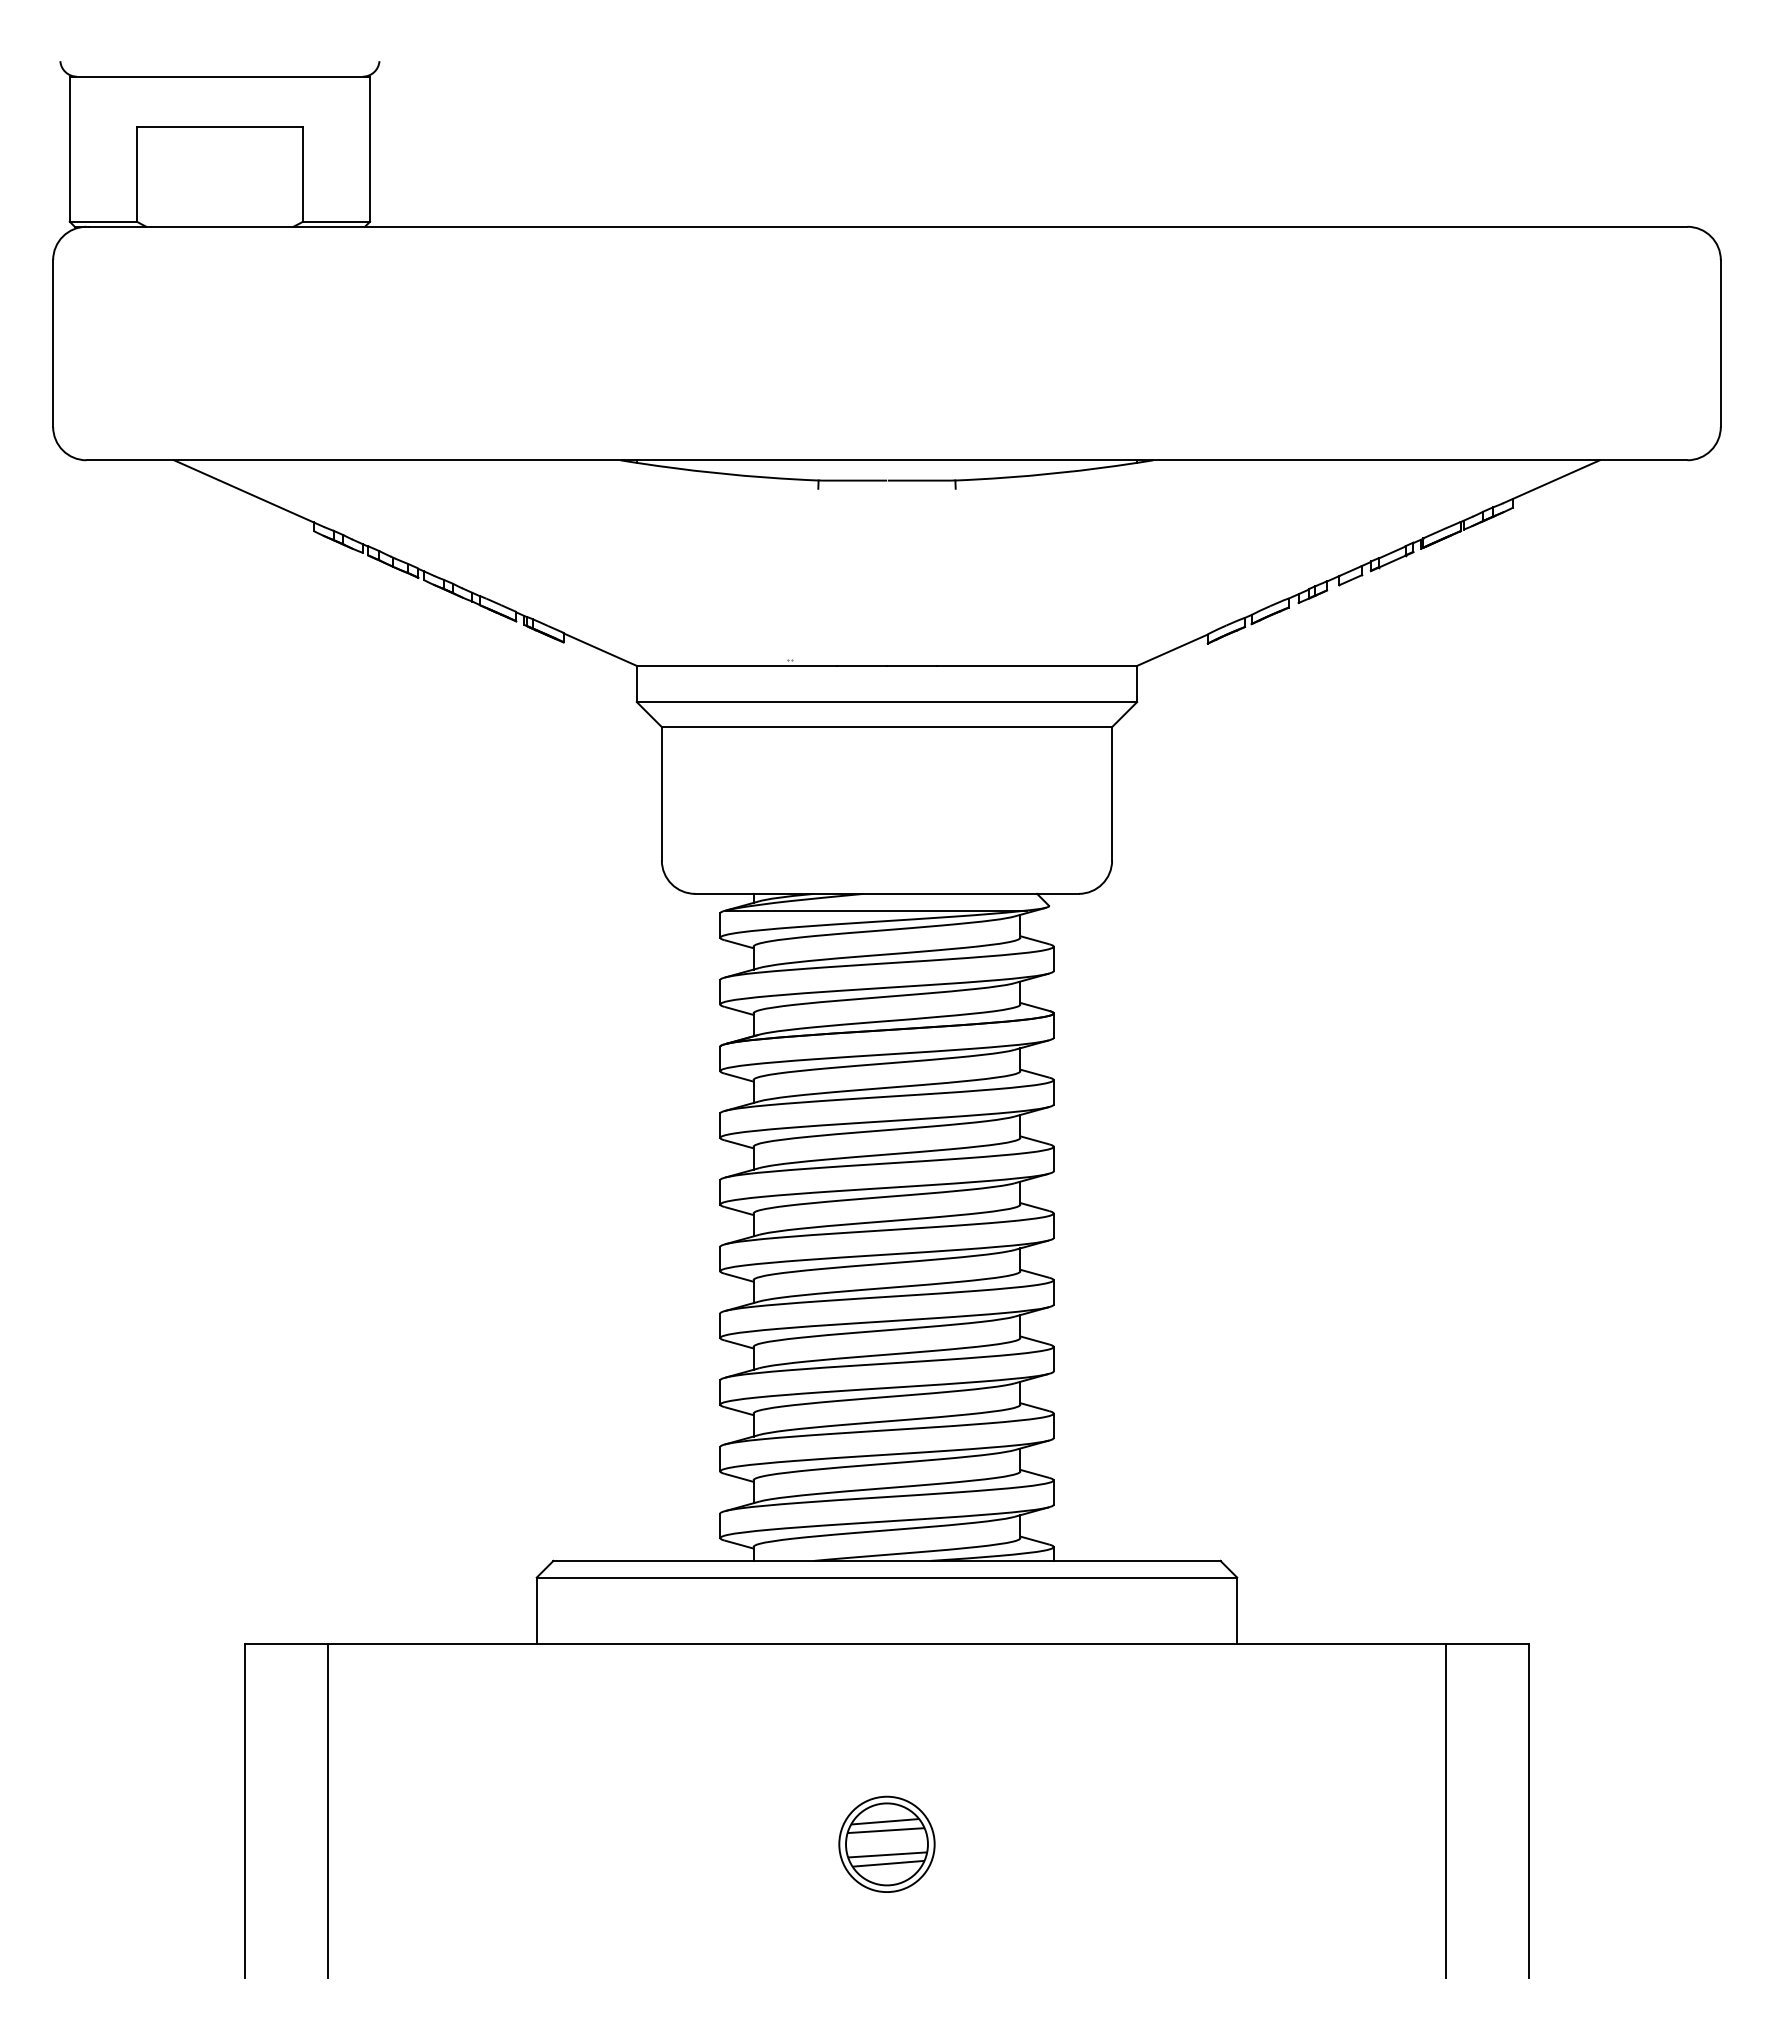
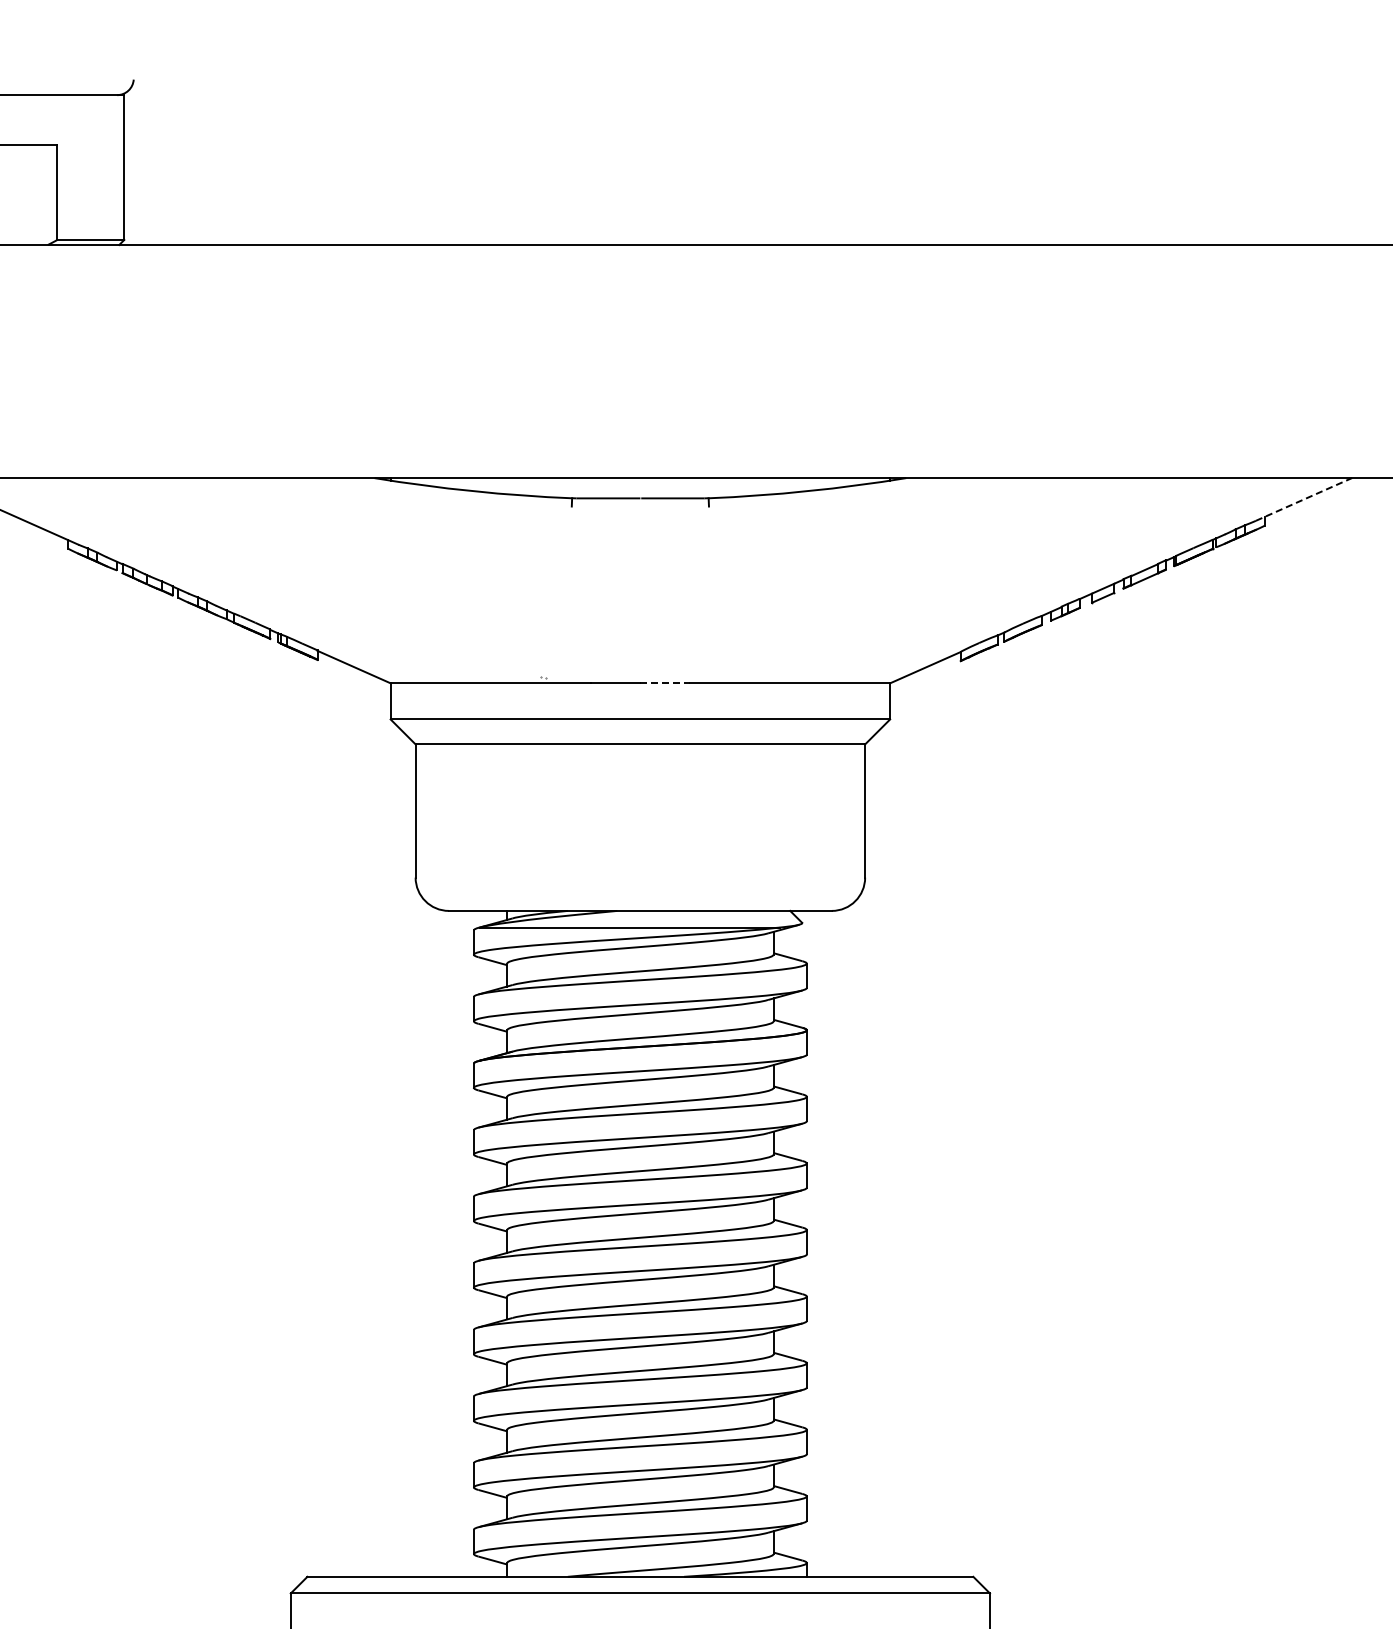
line: (1551, 481) -> (1303, 499), solid -> dashed
line: (911, 665) -> (664, 682), solid -> dashed

